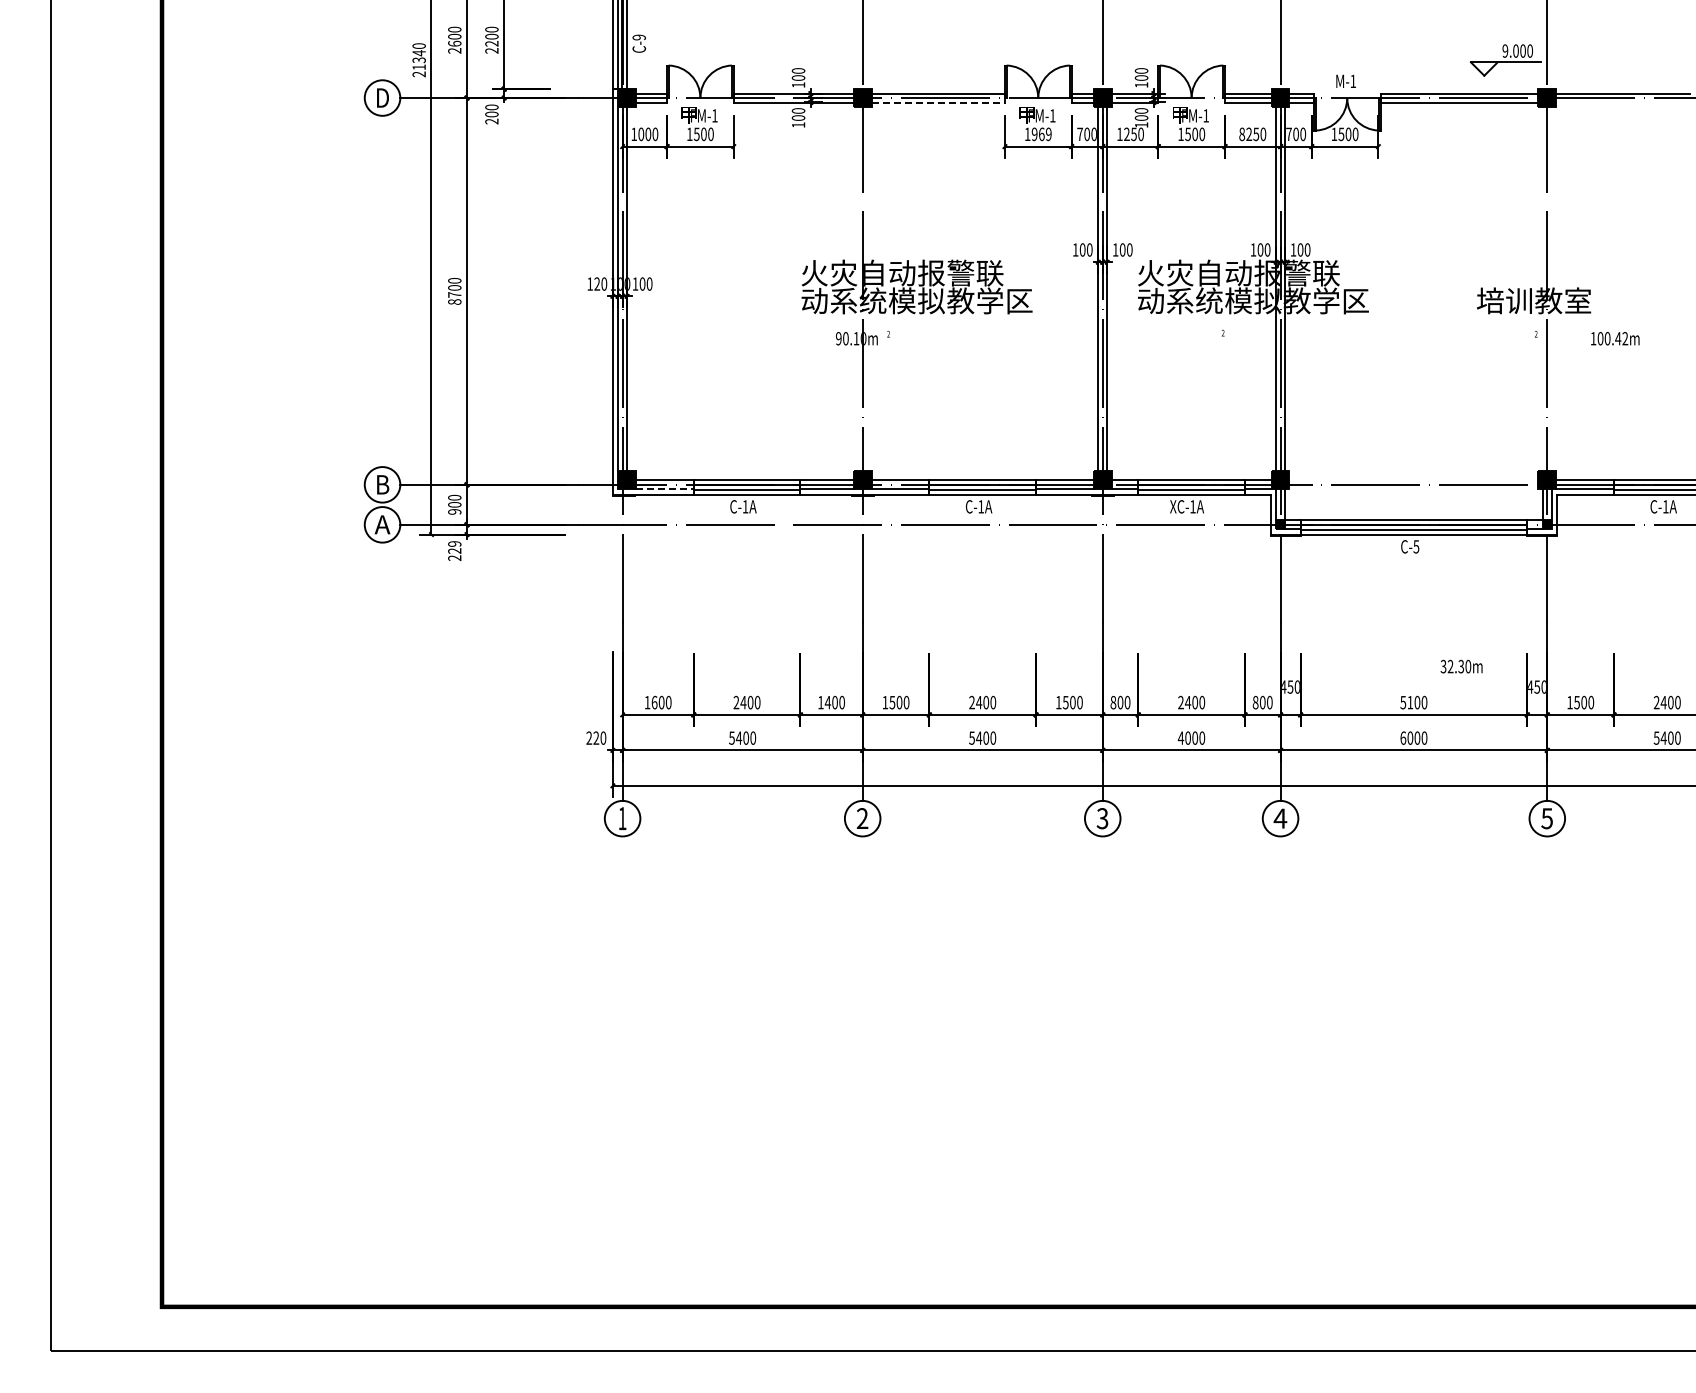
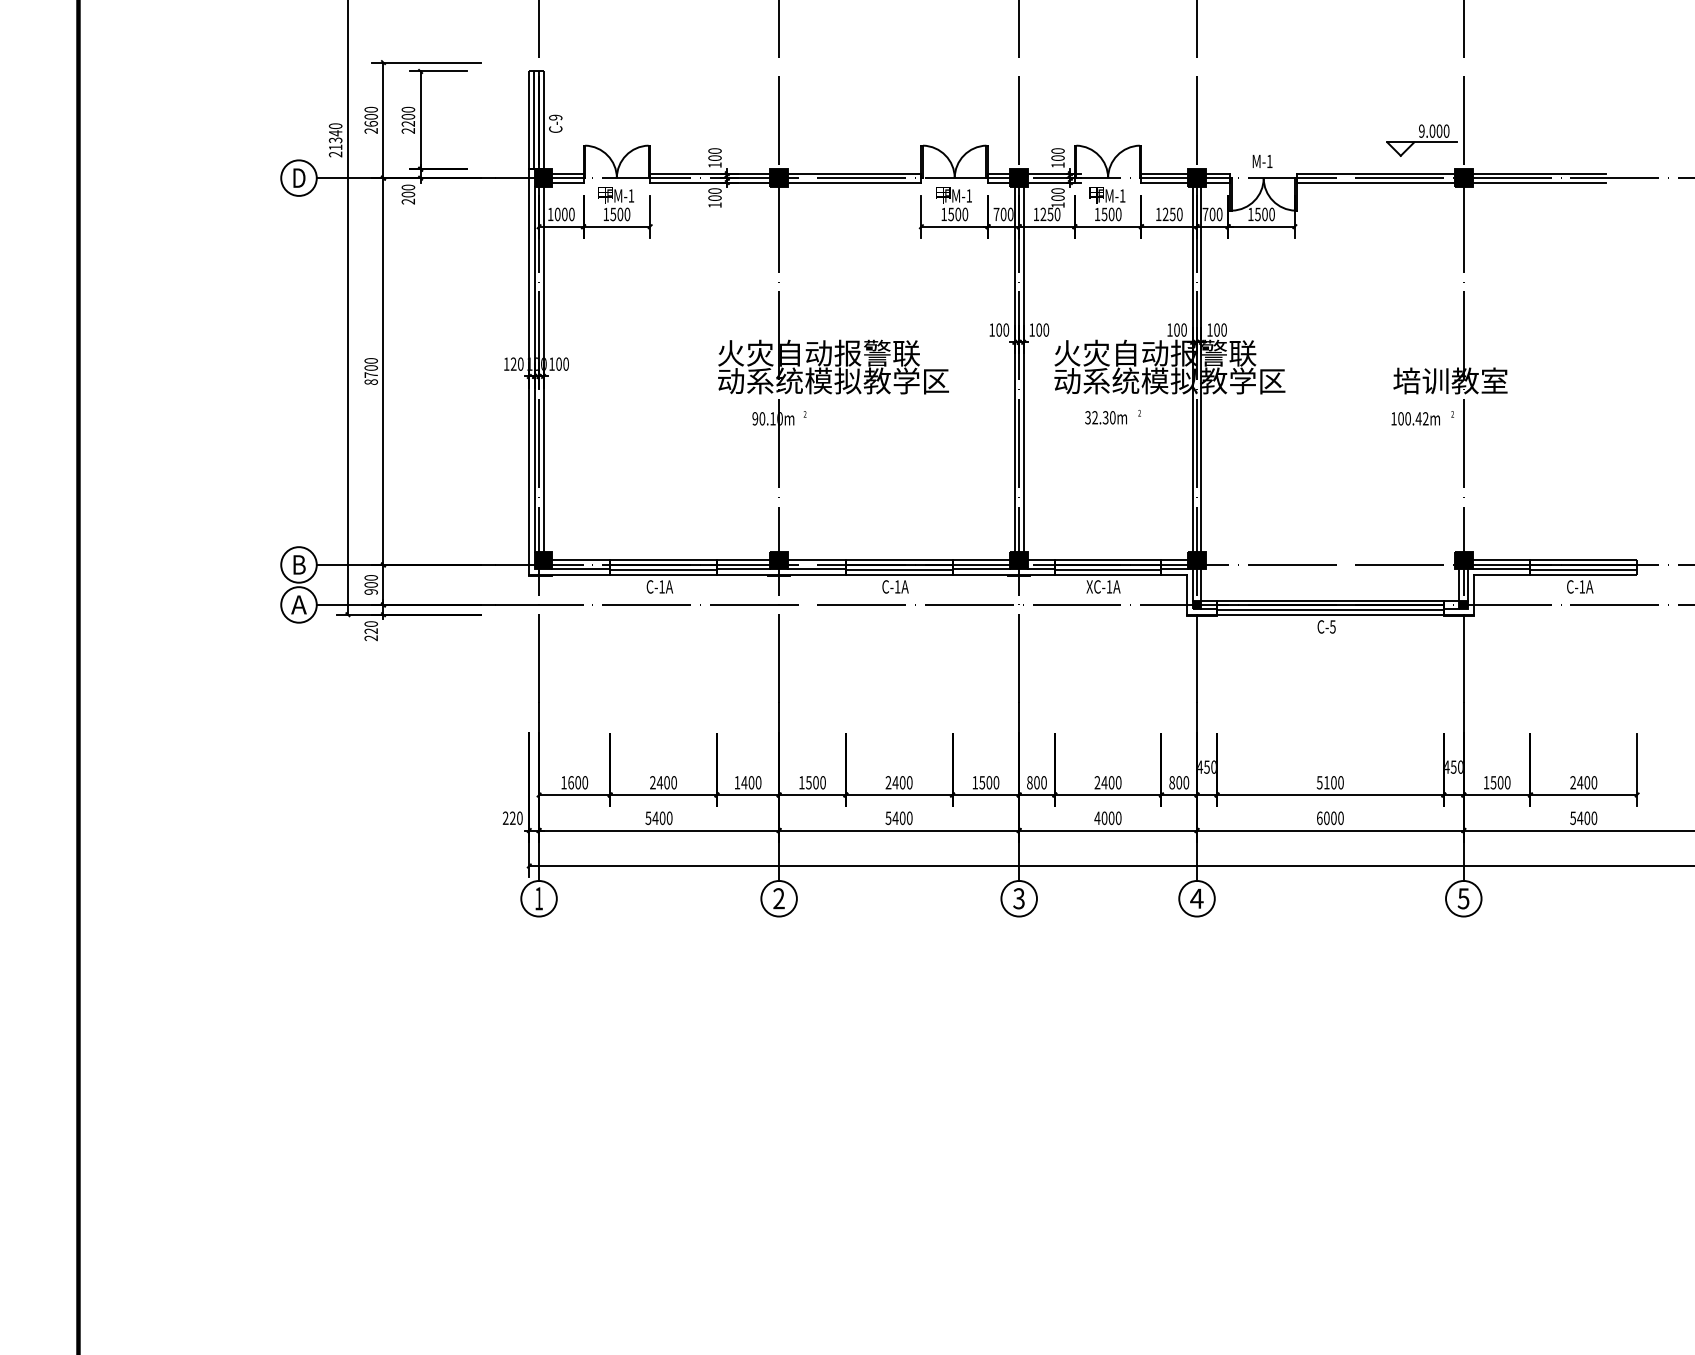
line: (938, 102) -> (854, 182), dashed -> solid
line: (1622, 102) -> (1538, 182), added
text: (1041, 133) -> (957, 213), 1969 -> 1500
text: (1242, 134) -> (1158, 214), 8250 -> 1250
text: (1615, 338) -> (1415, 418), moved
line: (664, 489) -> (580, 569), dashed -> solid
text: (454, 543) -> (370, 623), 229 -> 220
text: (1461, 666) -> (1105, 417), moved

